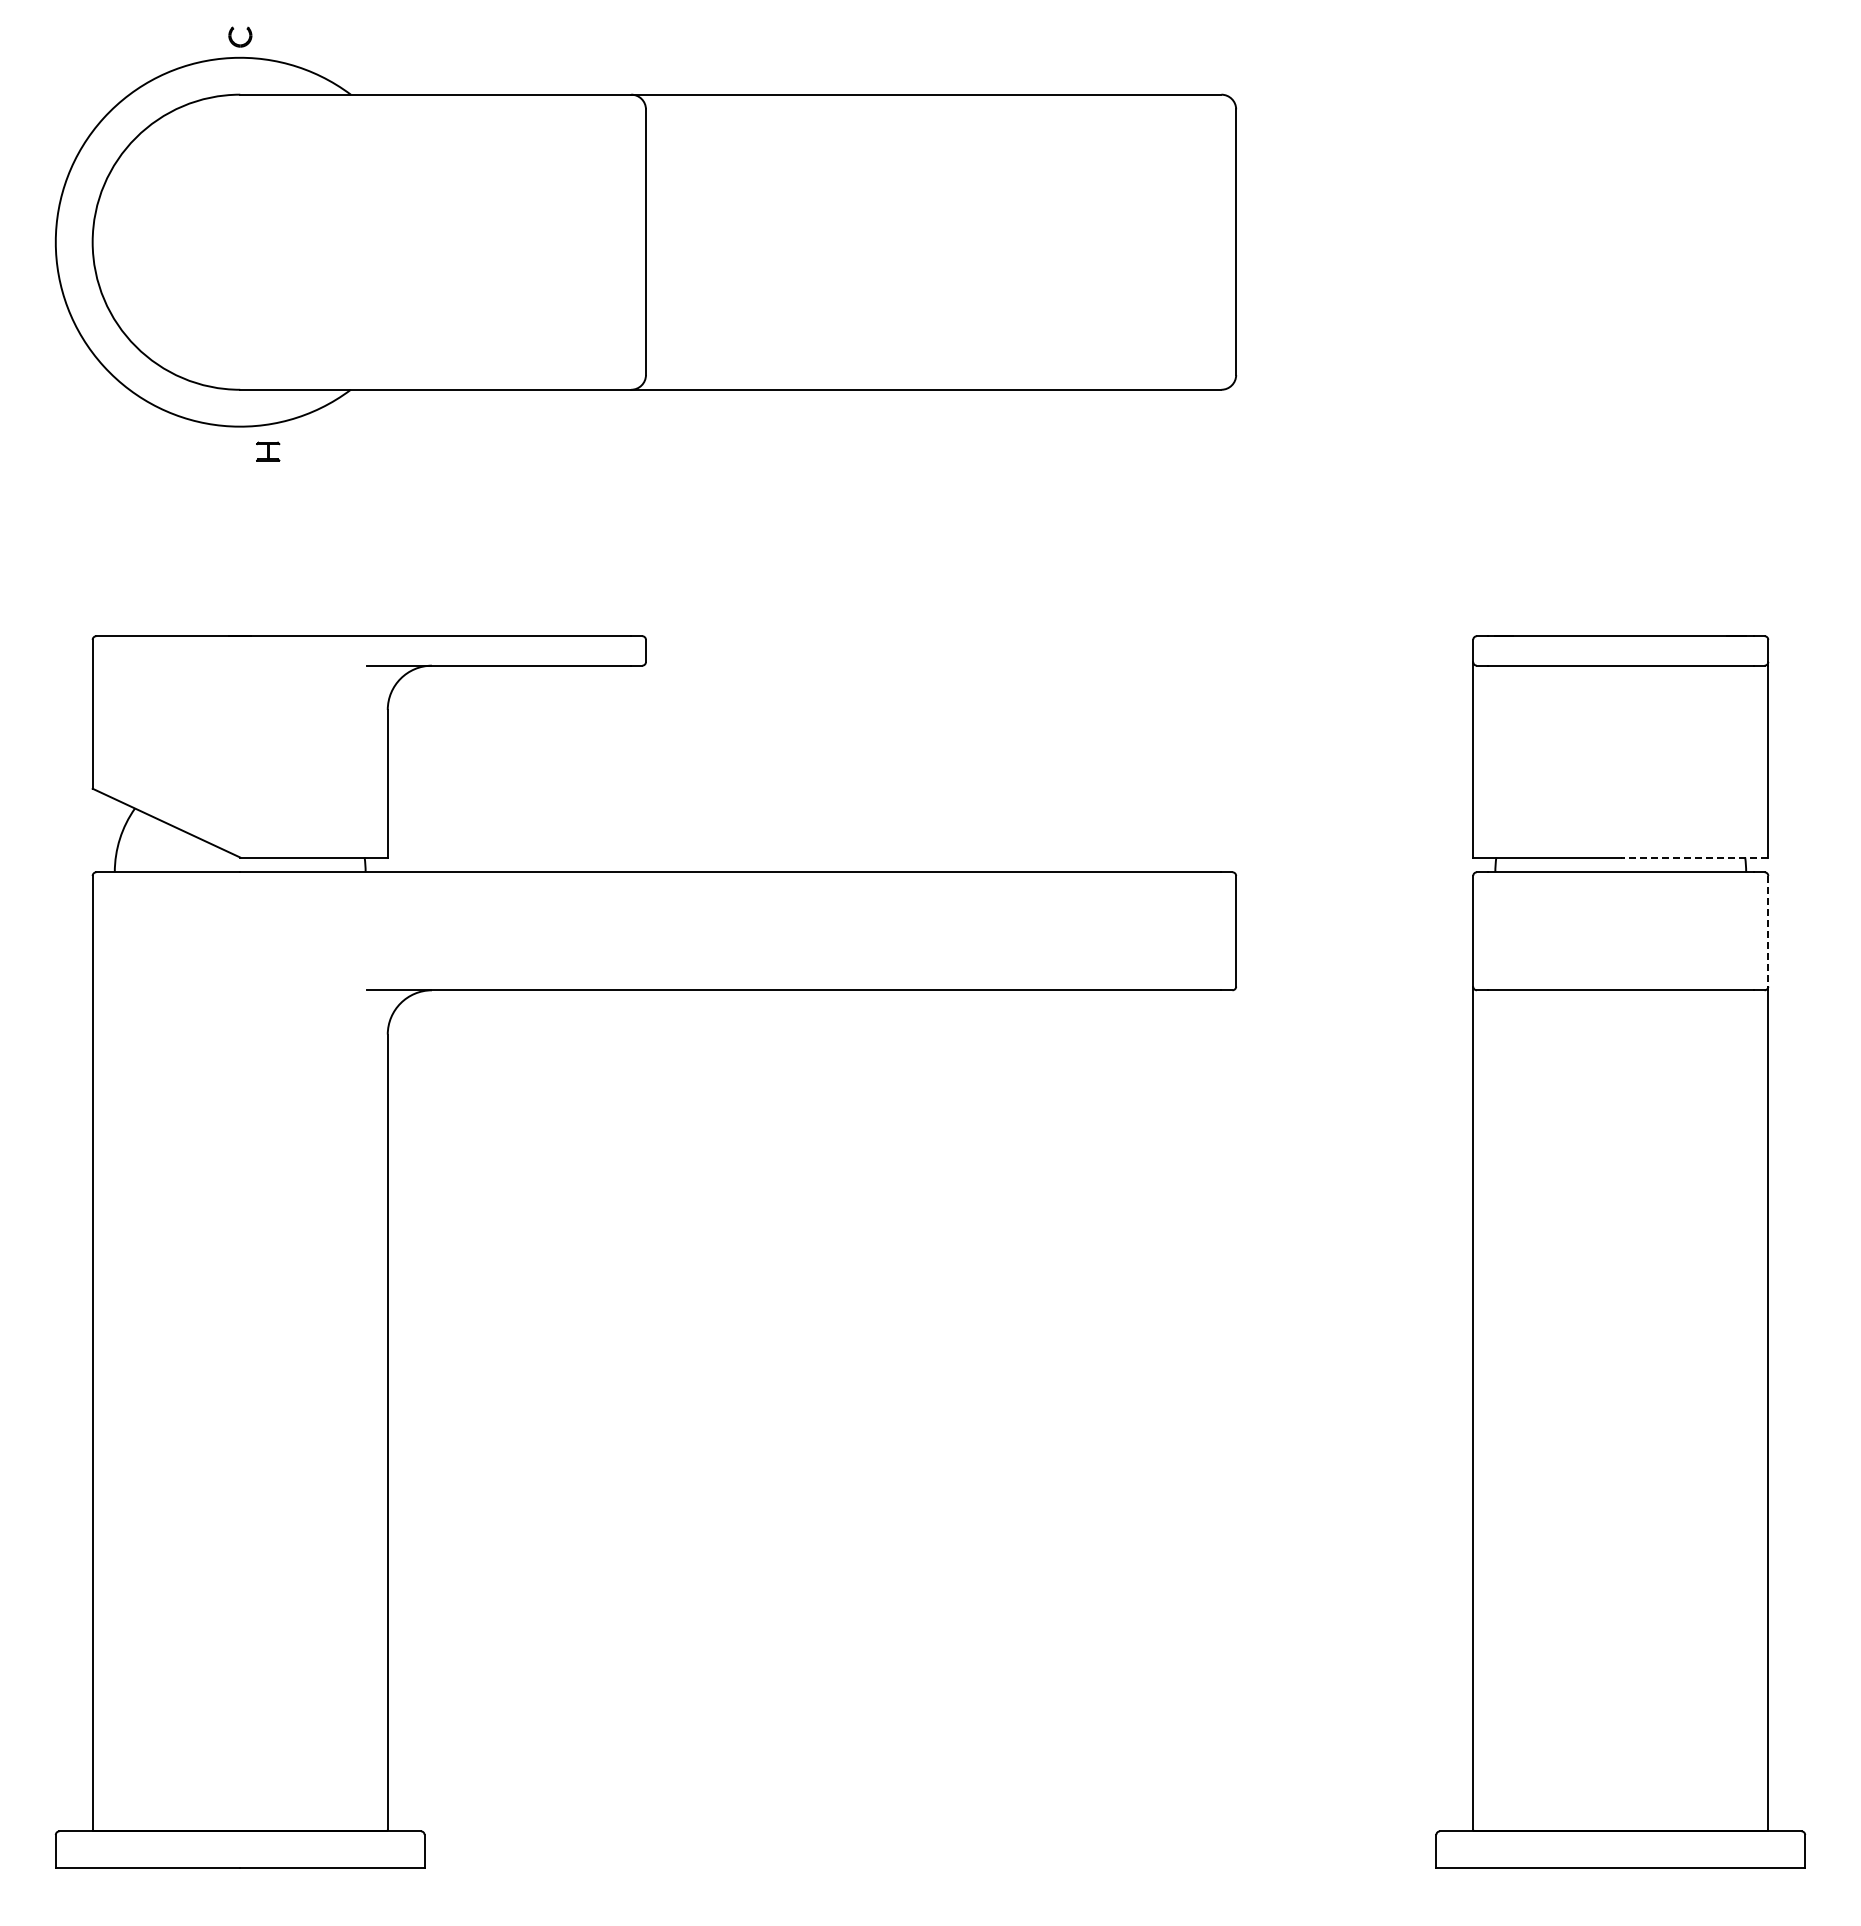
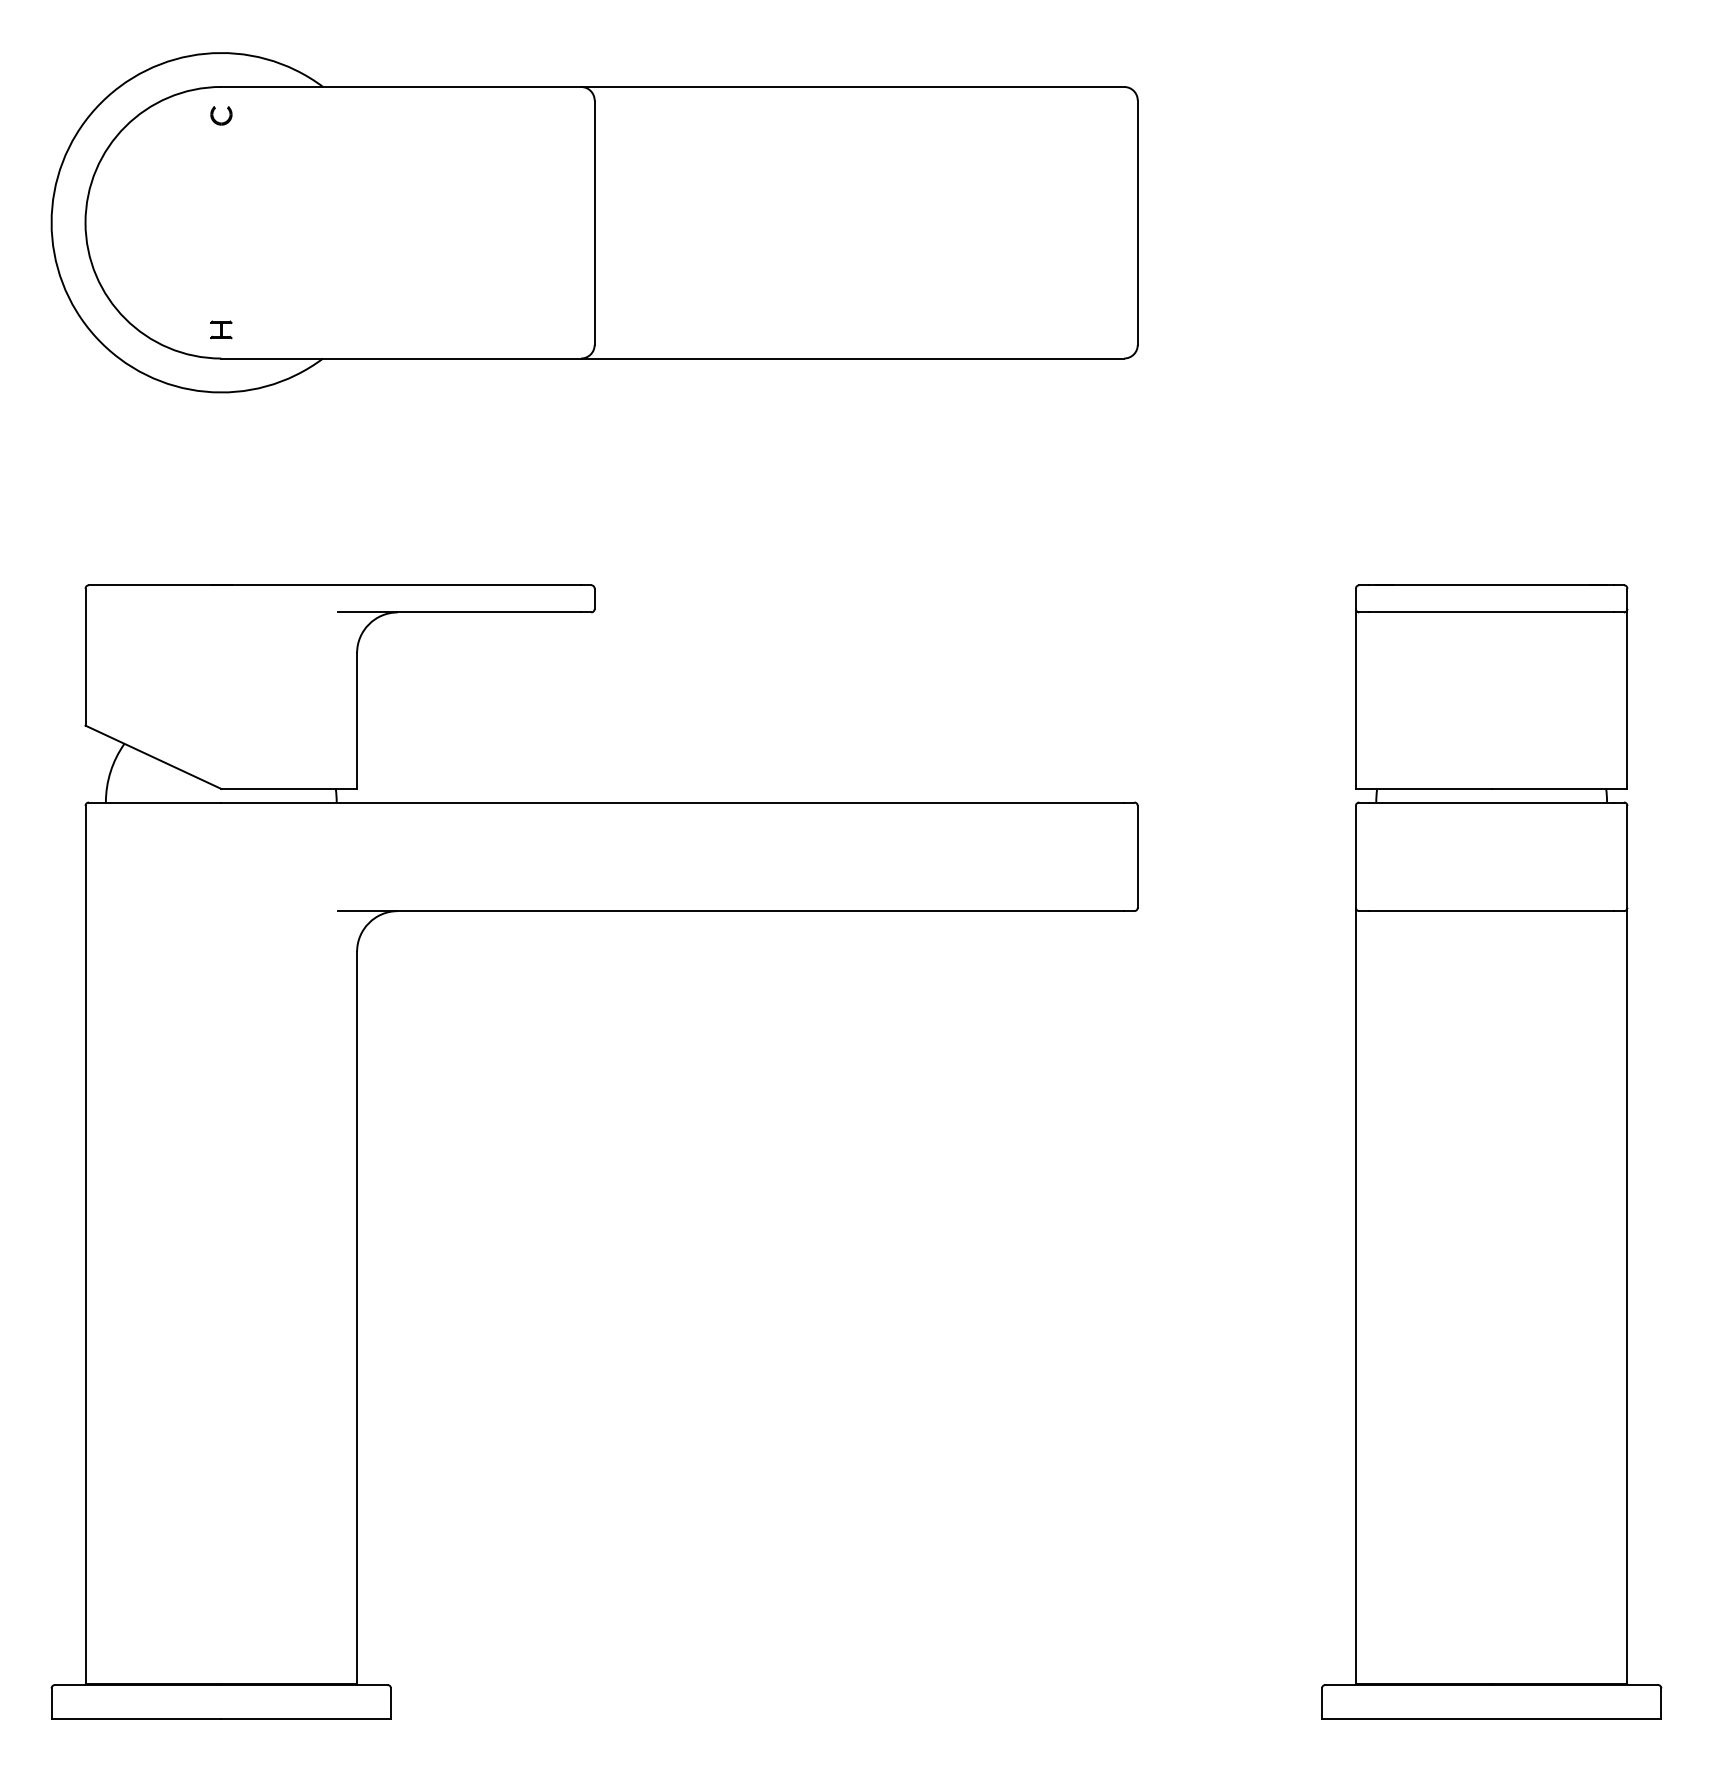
part: (237, 43) -> (218, 121), moved
part: (268, 451) -> (221, 329), moved
line: (1694, 857) -> (1559, 788), dashed -> solid
line: (1768, 931) -> (1627, 857), dashed -> solid

